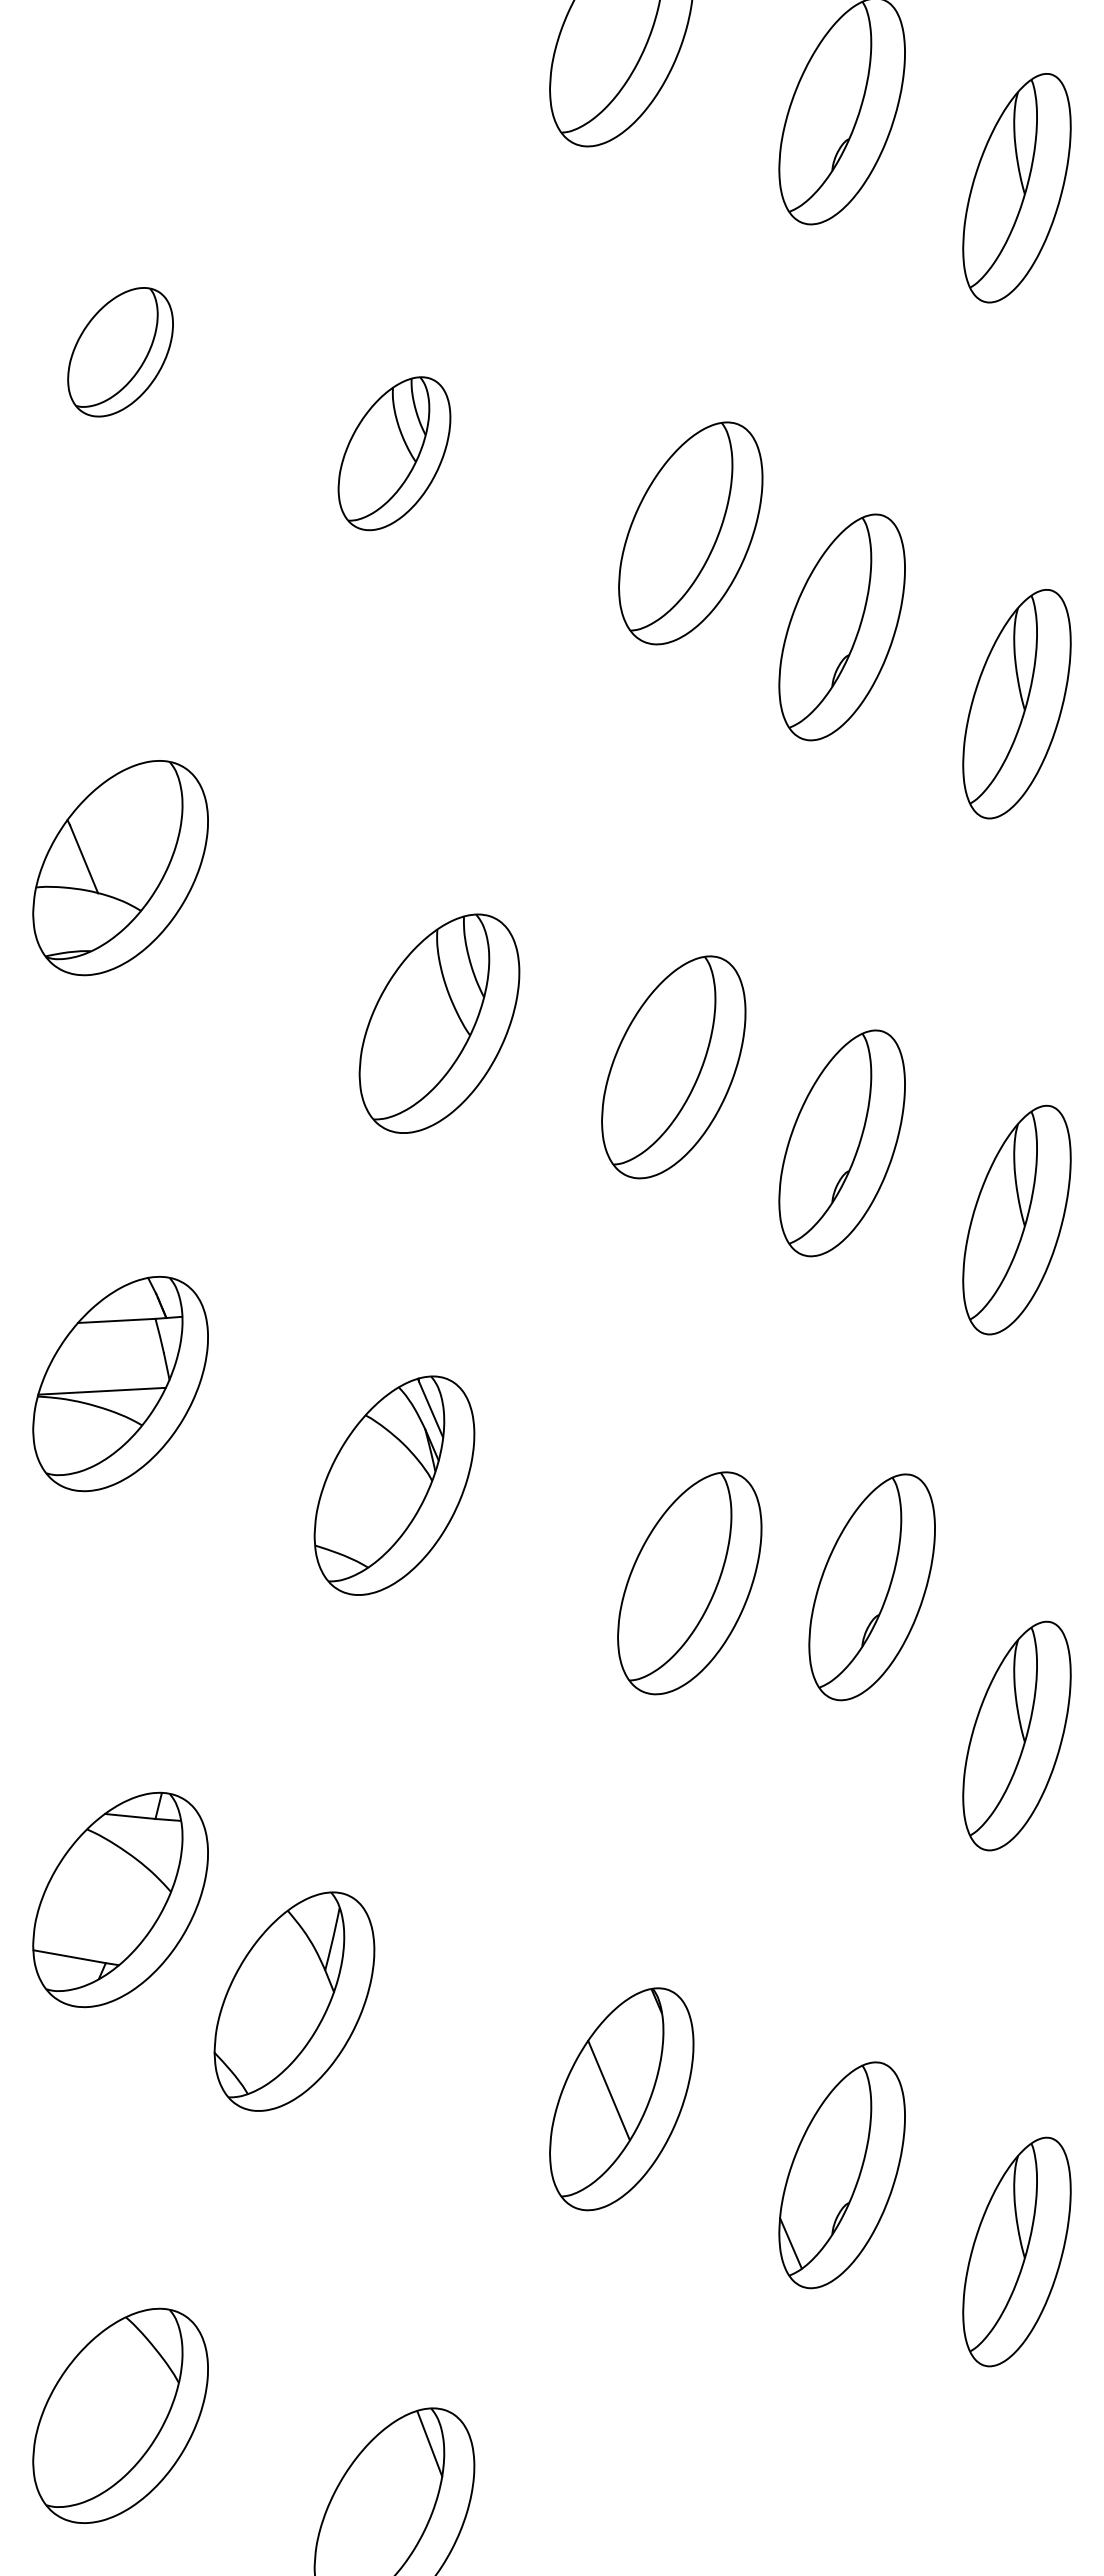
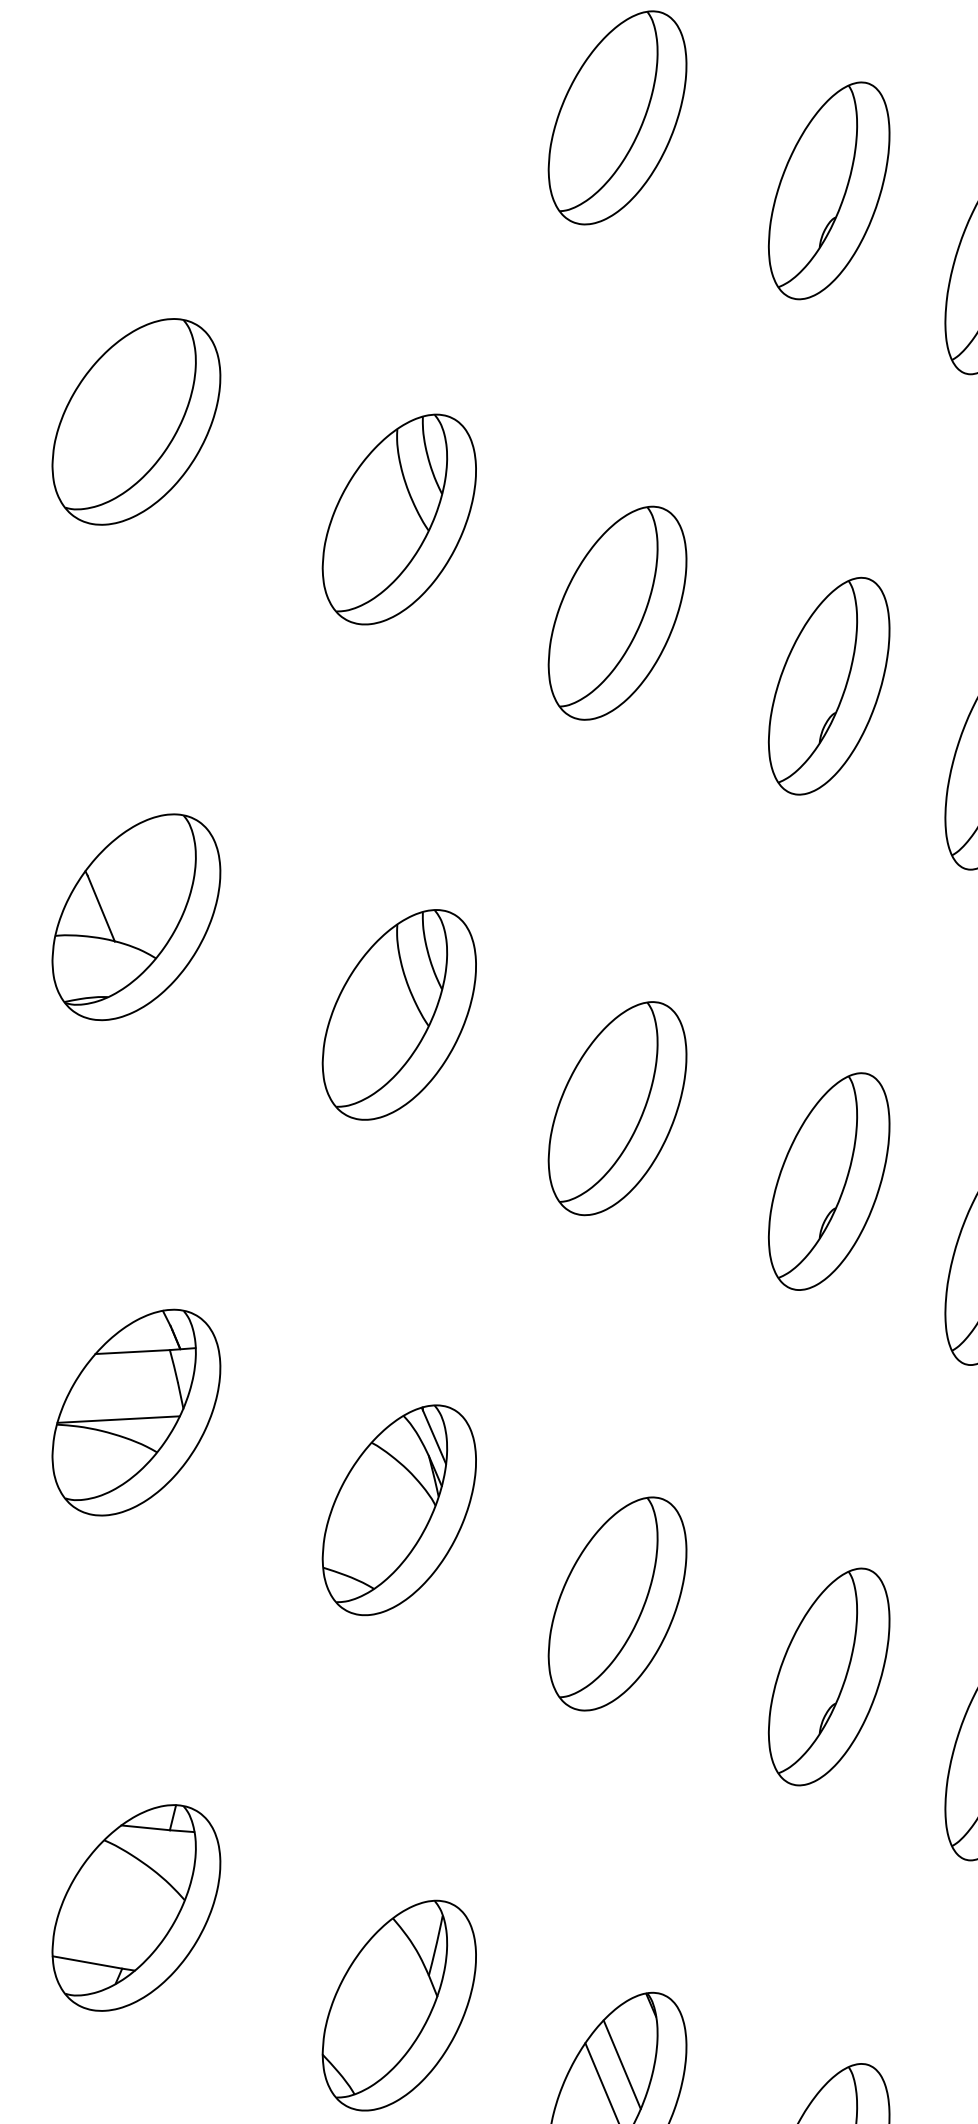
part: (120, 352) -> (136, 422), size x1.67
part: (394, 453) -> (399, 519), size x1.43
part: (690, 533) -> (617, 613), moved
part: (439, 1023) -> (399, 1014), moved
part: (673, 1067) -> (617, 1108), moved
part: (689, 1583) -> (617, 1604), moved
part: (871, 1587) -> (828, 1677), moved
part: (294, 2001) -> (399, 2005), moved
line: (626, 2063) -> (622, 2065), added

